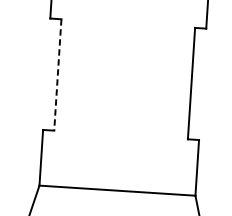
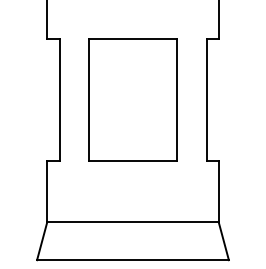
line: (57, 75) -> (59, 100), dashed -> solid
part: (124, 79) -> (132, 99), added

